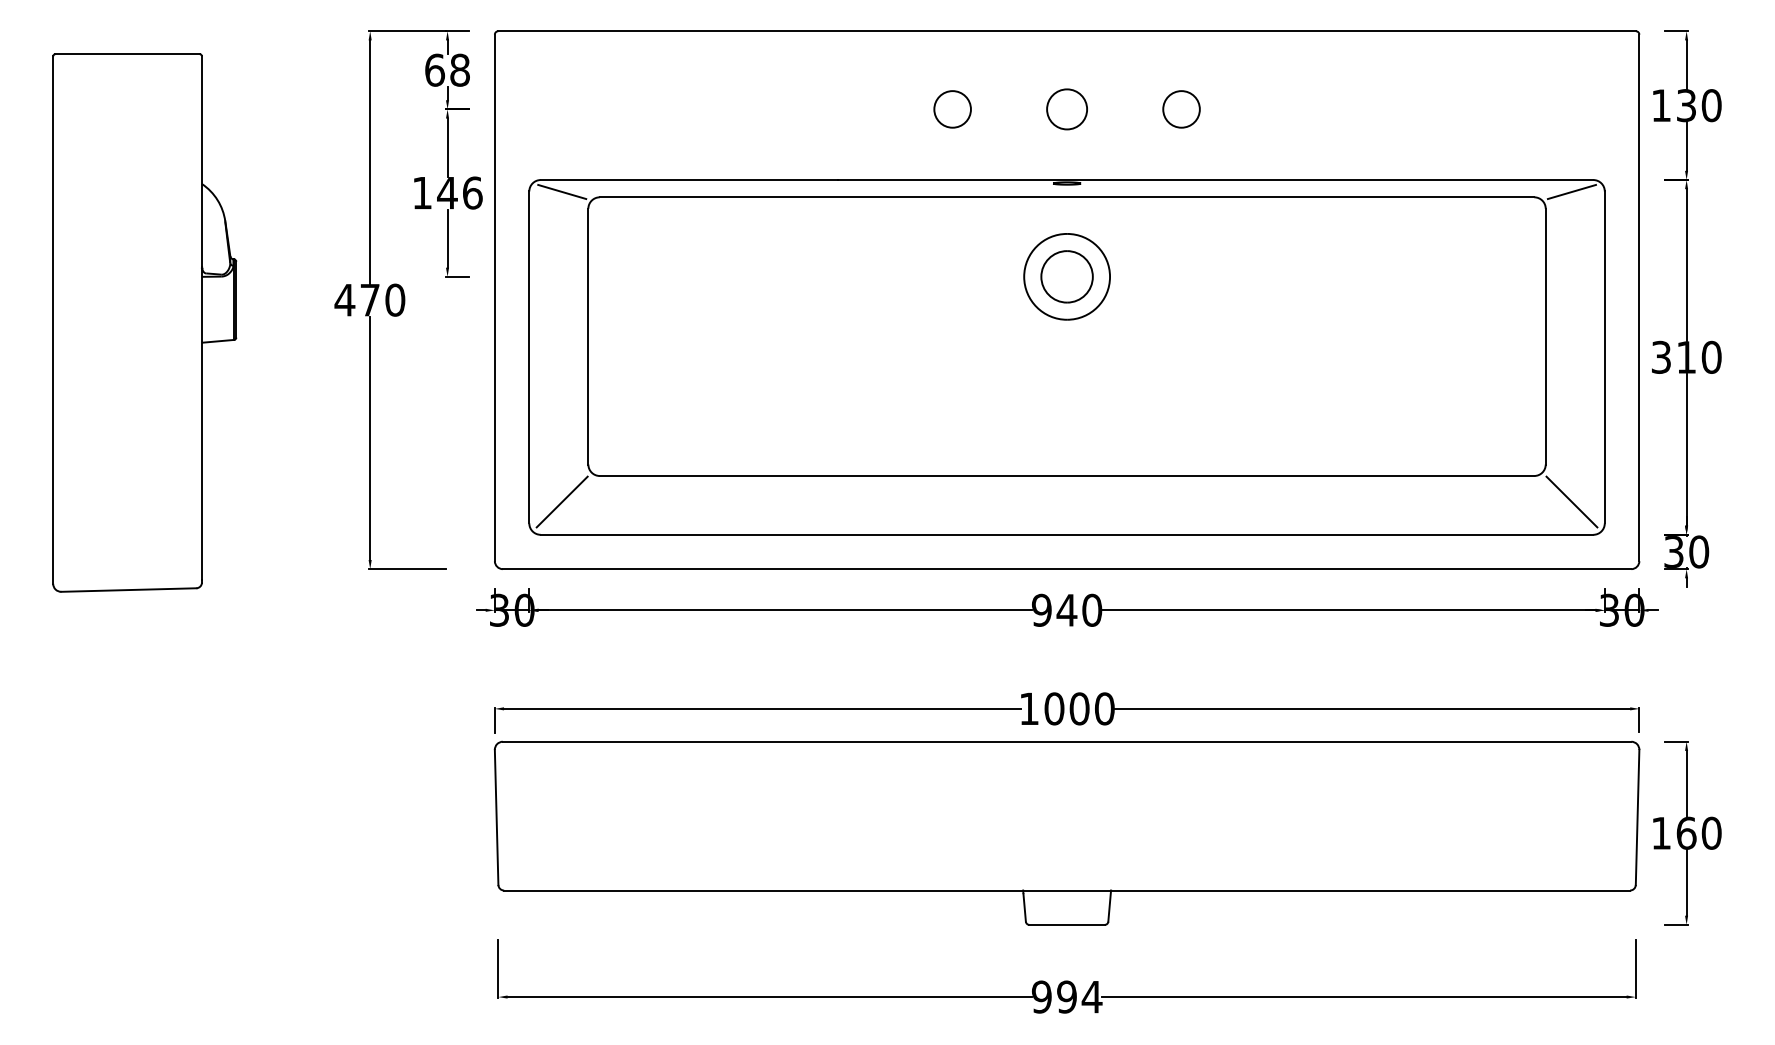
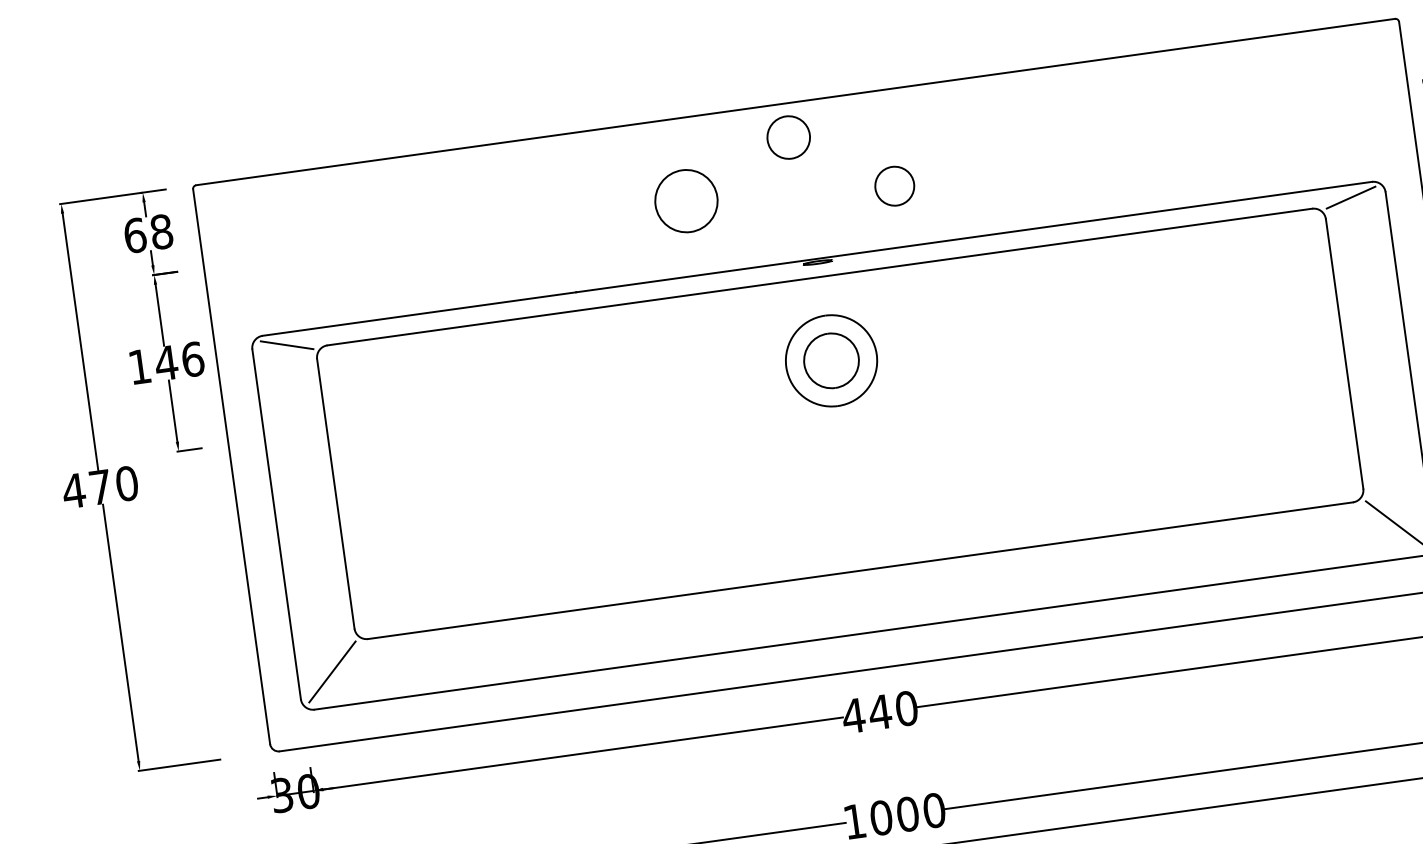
circle: (952, 109) -> (686, 201), size x1.6
circle: (1066, 109) -> (788, 137), moved
circle: (1181, 109) -> (894, 186), moved
text: (1041, 609) -> (853, 715), 940 -> 440

